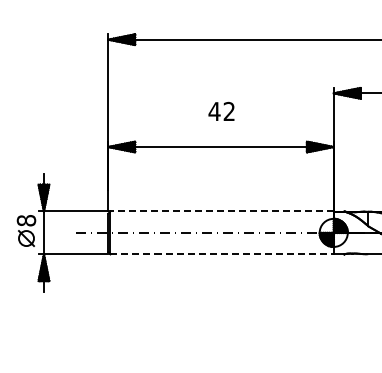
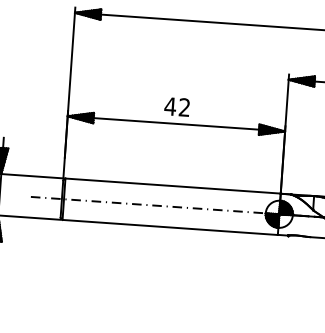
text: (221, 110) -> (177, 105), moved
line: (222, 211) -> (173, 186), dashed -> solid
line: (222, 254) -> (170, 227), dashed -> solid

